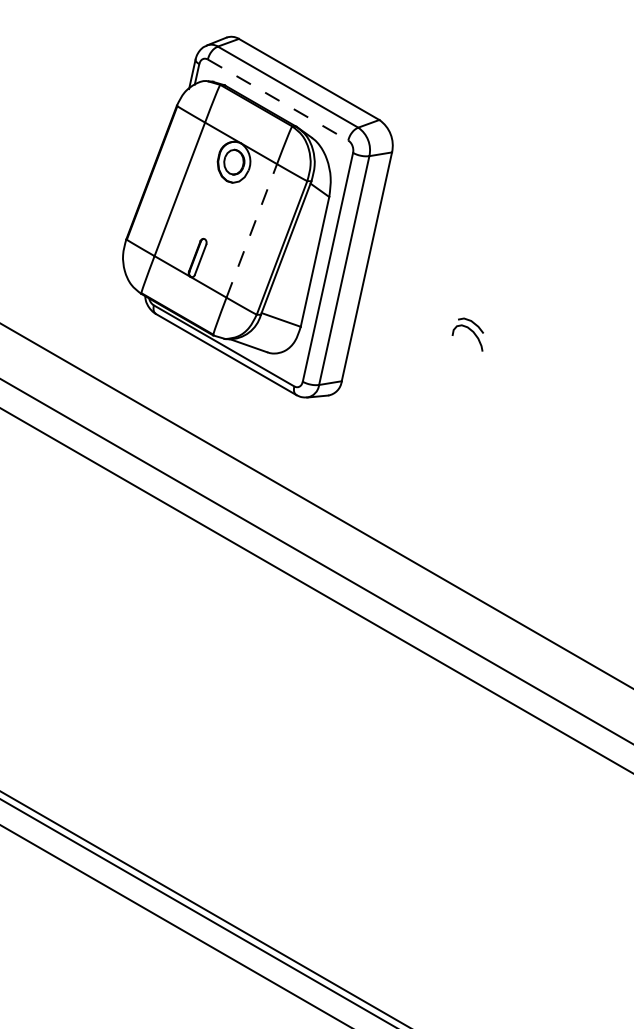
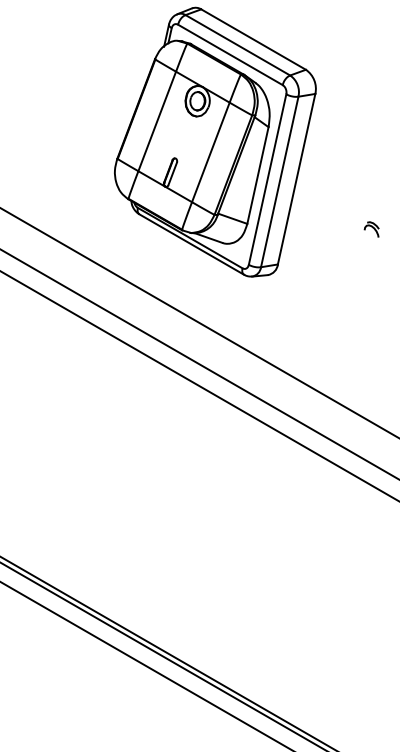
line: (278, 100) -> (230, 55), dashed -> solid
line: (251, 230) -> (210, 152), dashed -> solid
part: (467, 334) -> (371, 229), size x0.62

